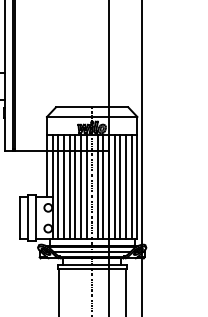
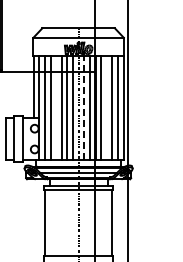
line: (69, 187) -> (55, 108), removed
line: (97, 187) -> (83, 108), solid -> dashed
line: (120, 187) -> (106, 108), removed

